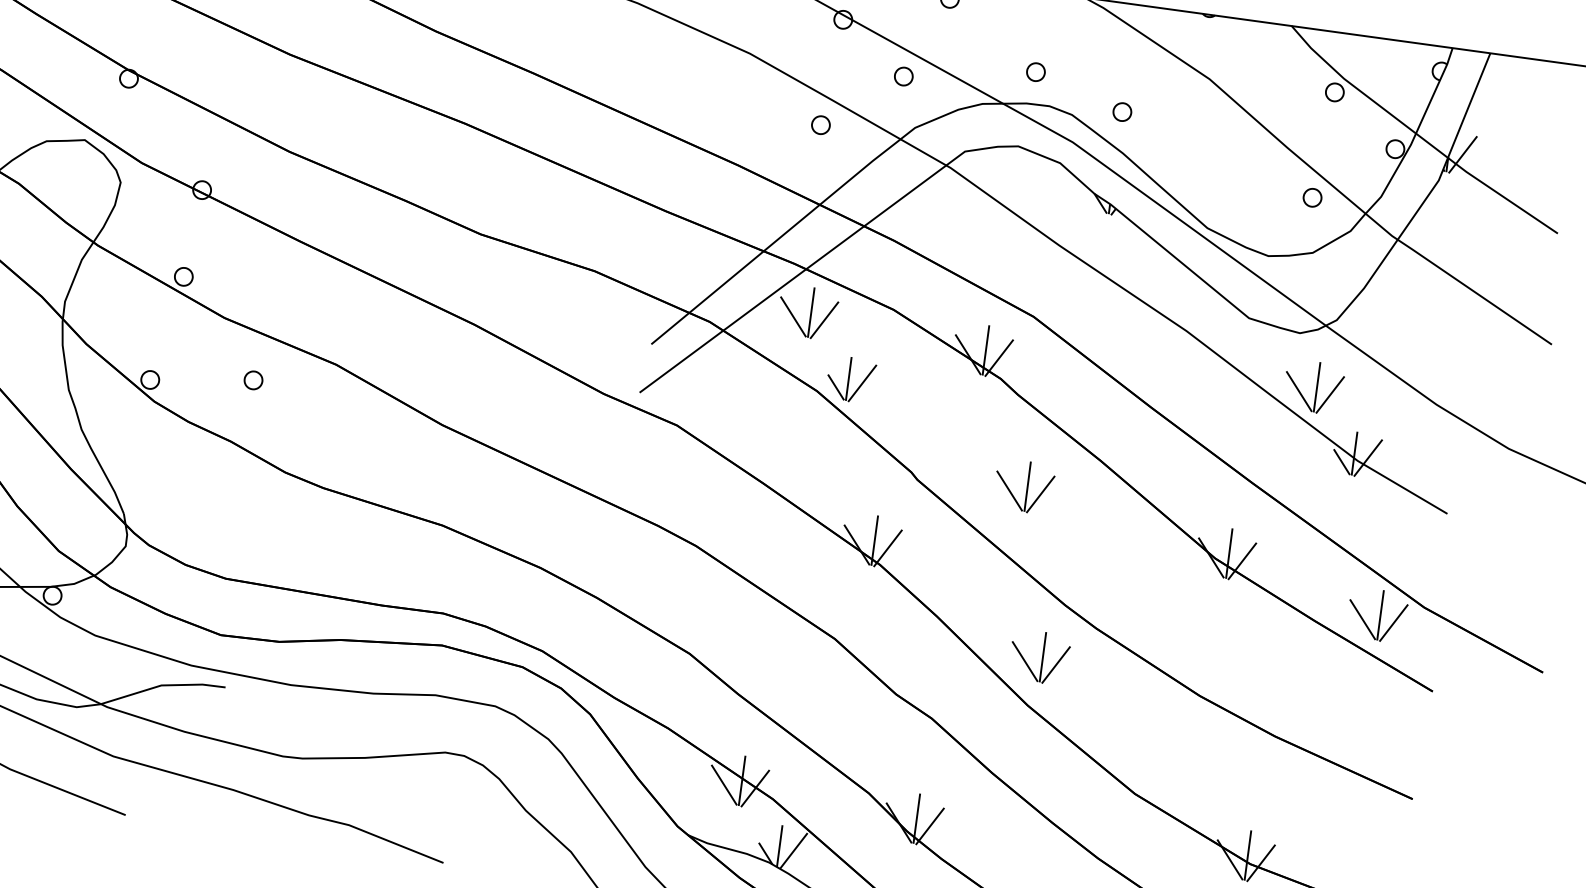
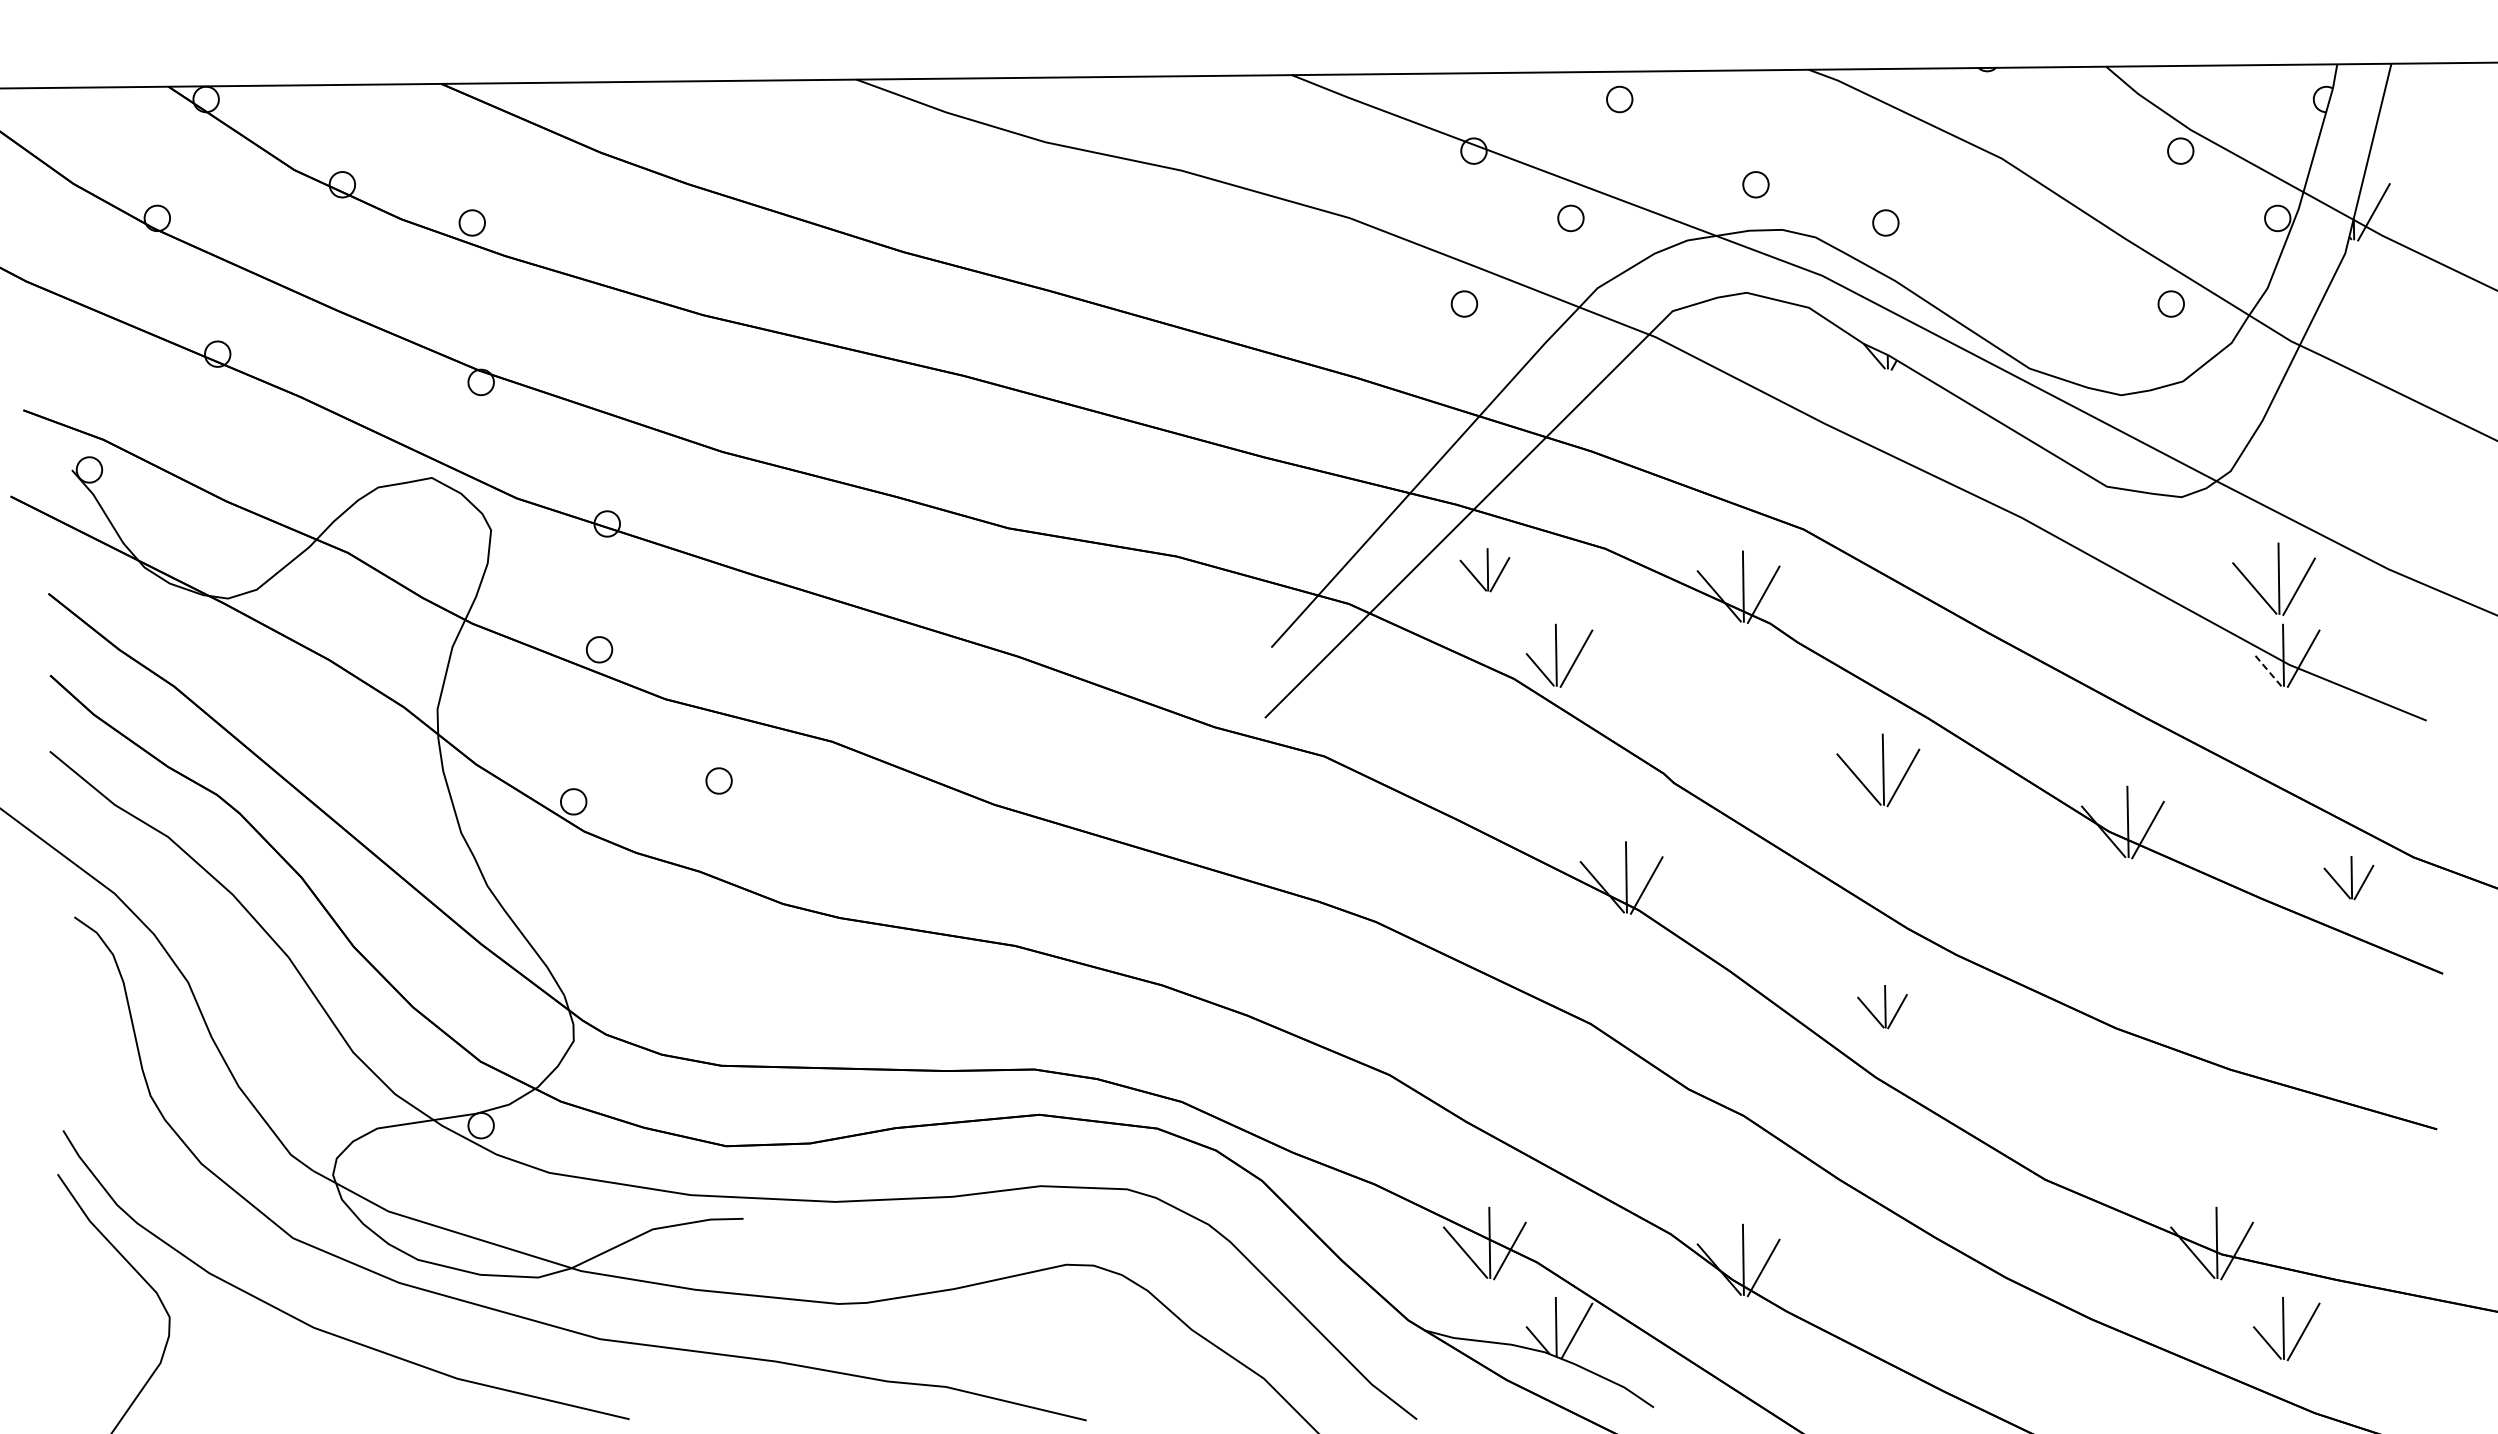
part: (807, 311) -> (1484, 569), size x0.6
part: (1313, 386) -> (2273, 578), moved
line: (1341, 461) -> (2267, 669), solid -> dashed
part: (1024, 486) -> (1878, 770), moved
part: (1376, 614) -> (2348, 877), size x0.6
part: (1039, 656) -> (1882, 1006), size x0.6

